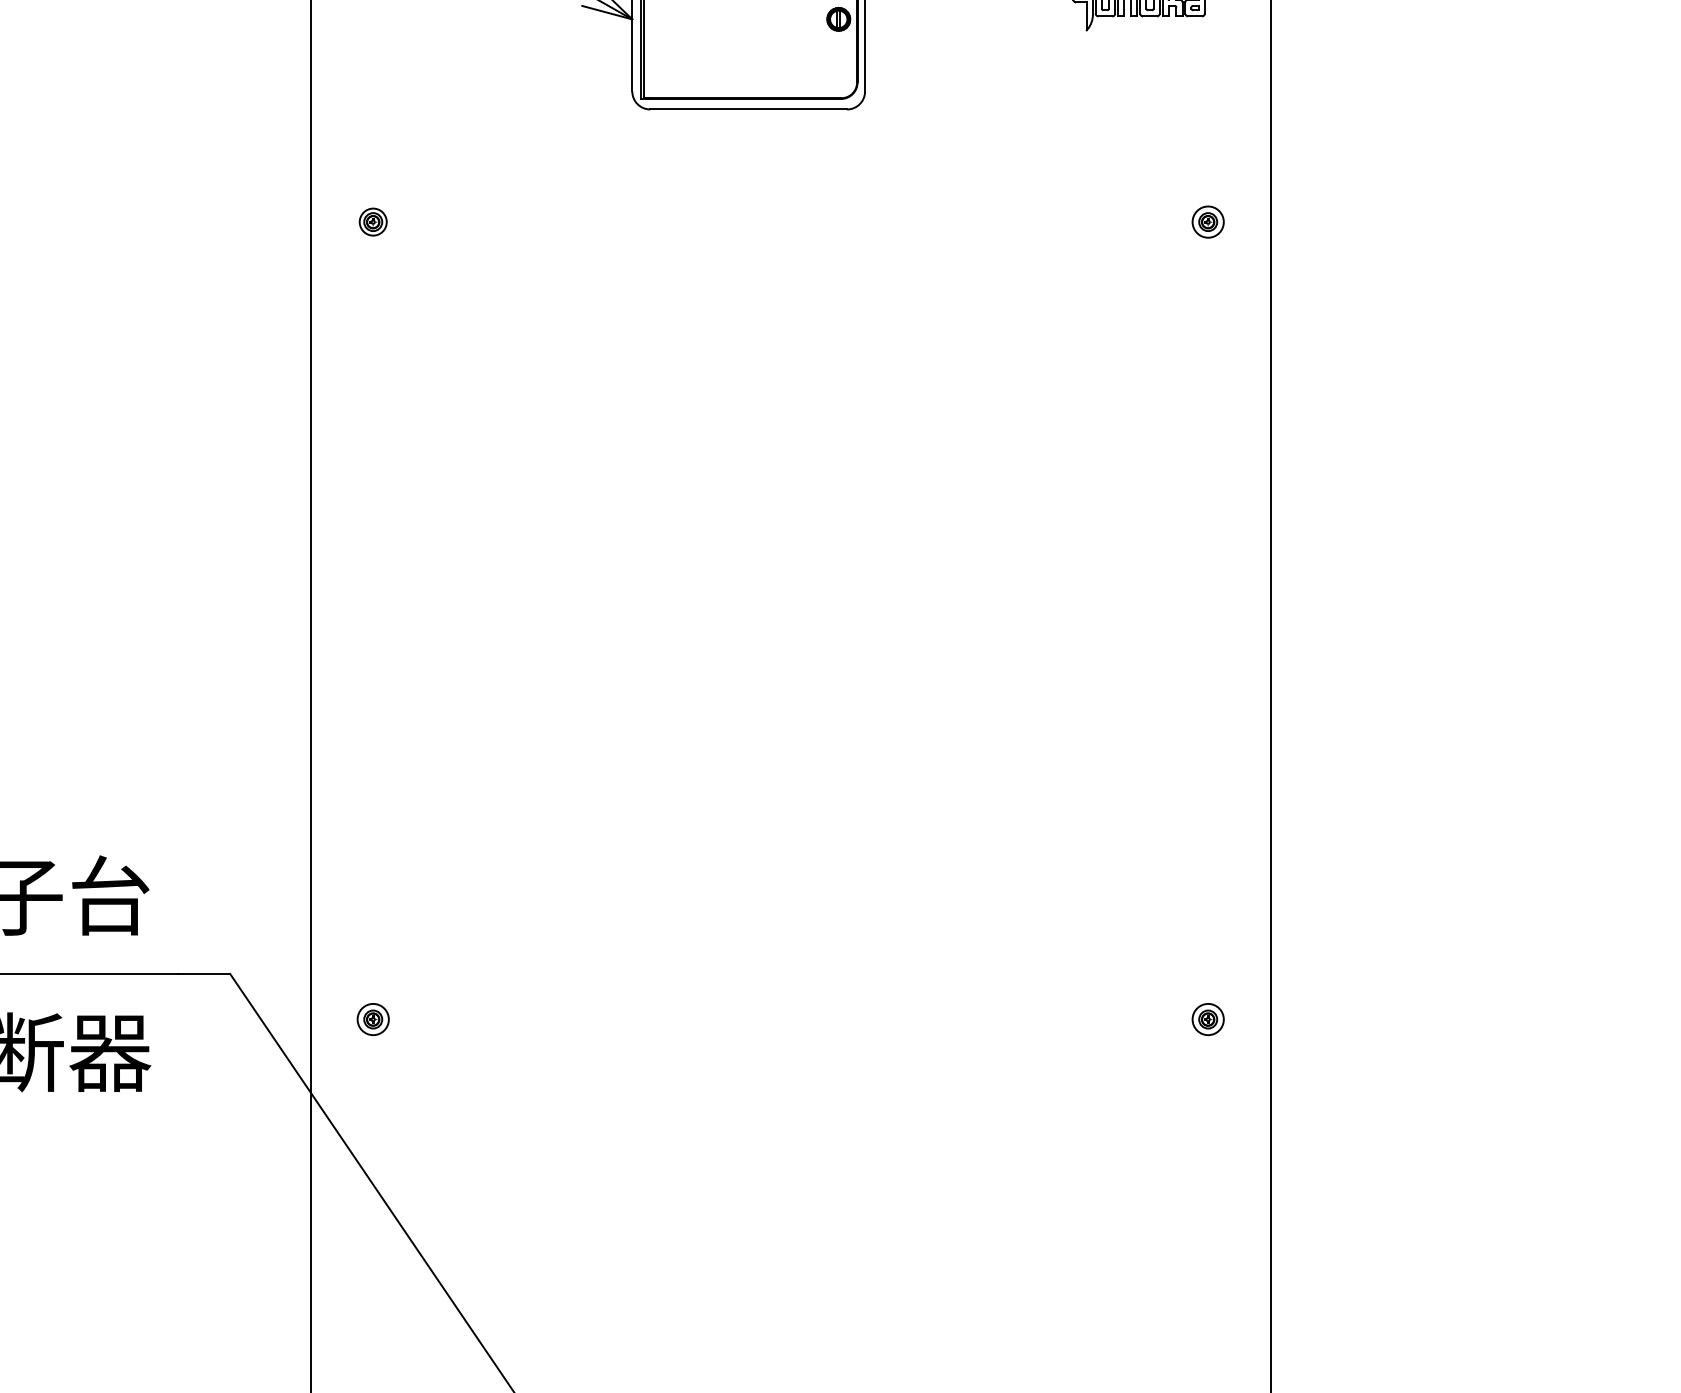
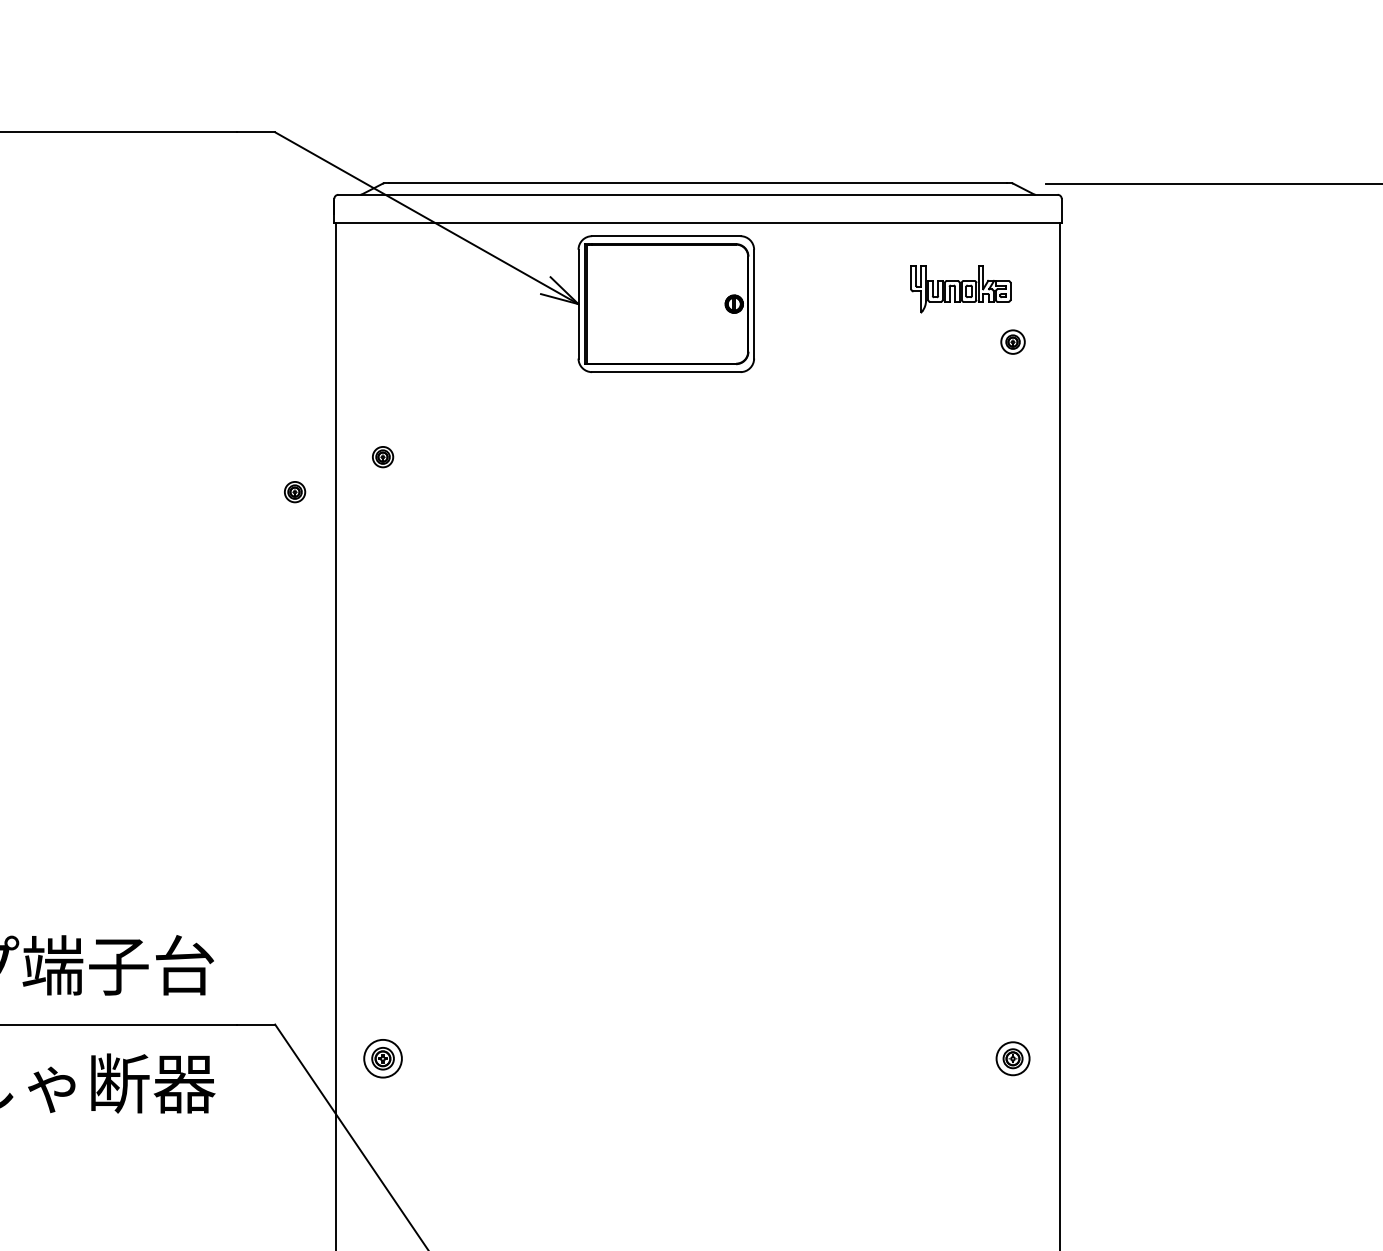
part: (1207, 221) -> (1012, 341), moved
part: (257, 268) -> (295, 492), added
part: (372, 1019) -> (382, 1058), size x1.6
part: (1207, 1019) -> (1012, 1058), size x1.4

